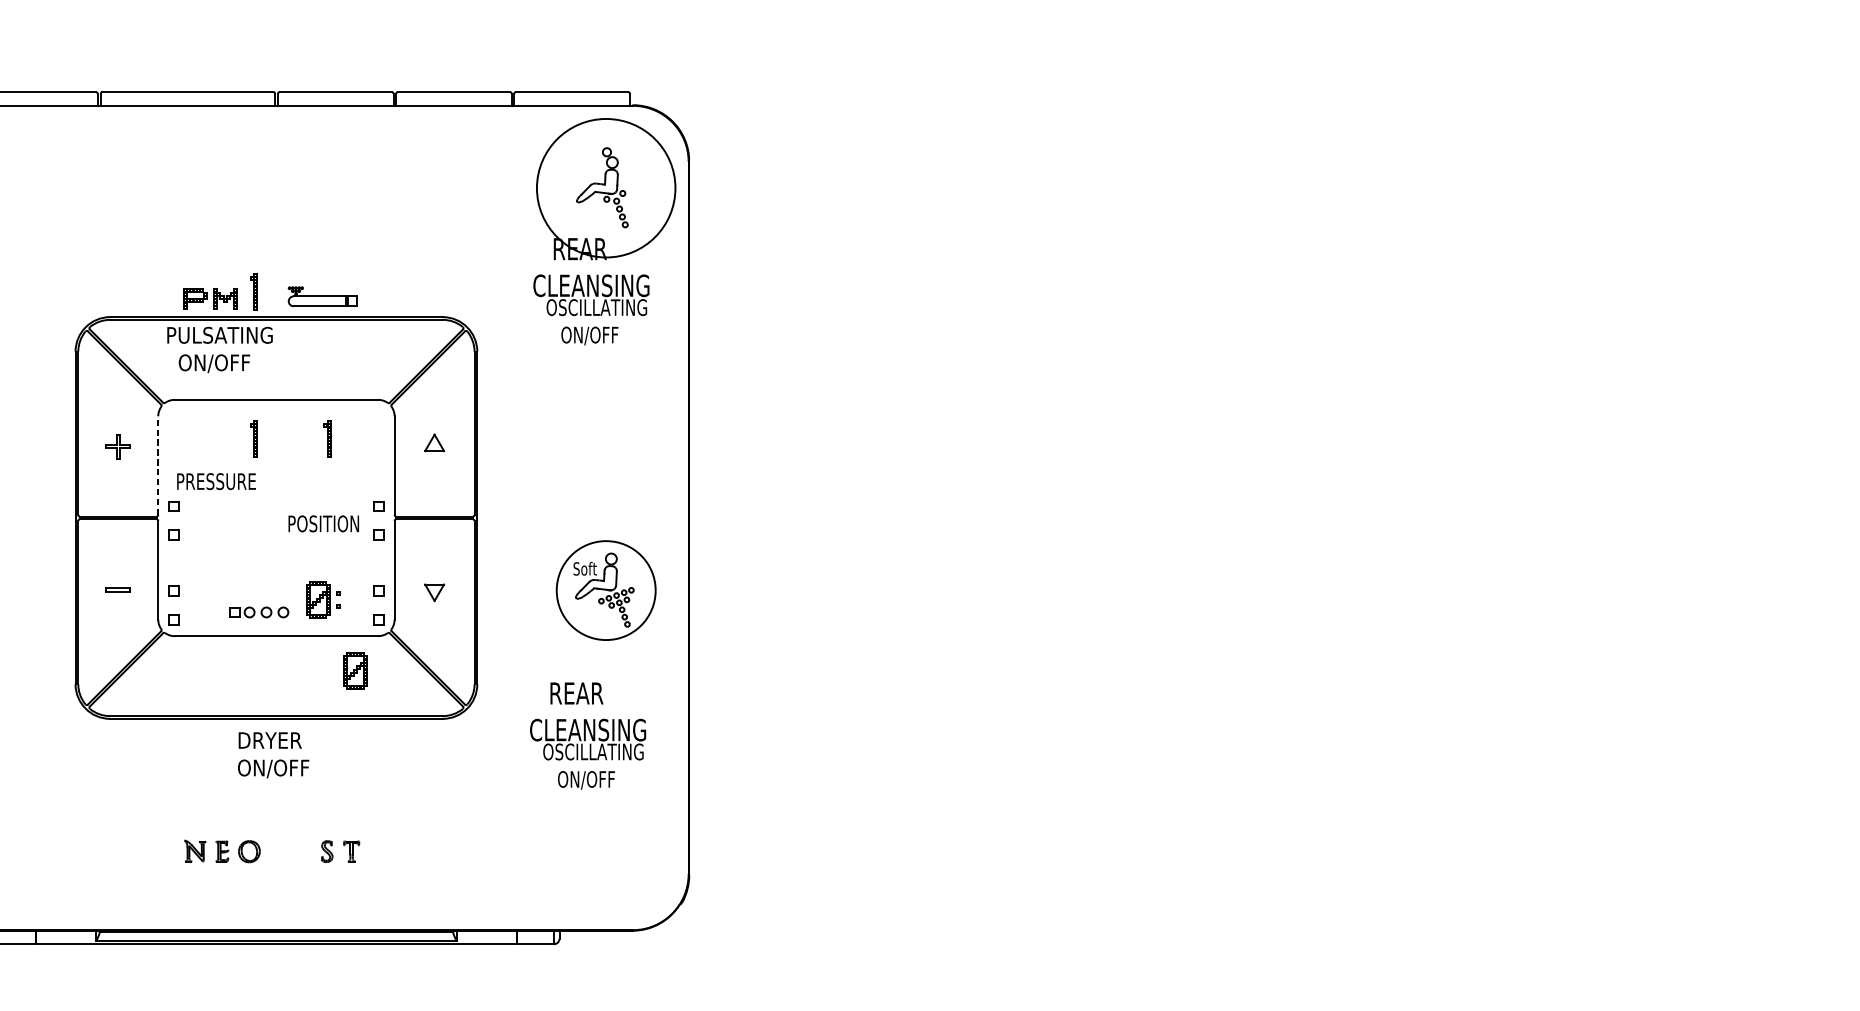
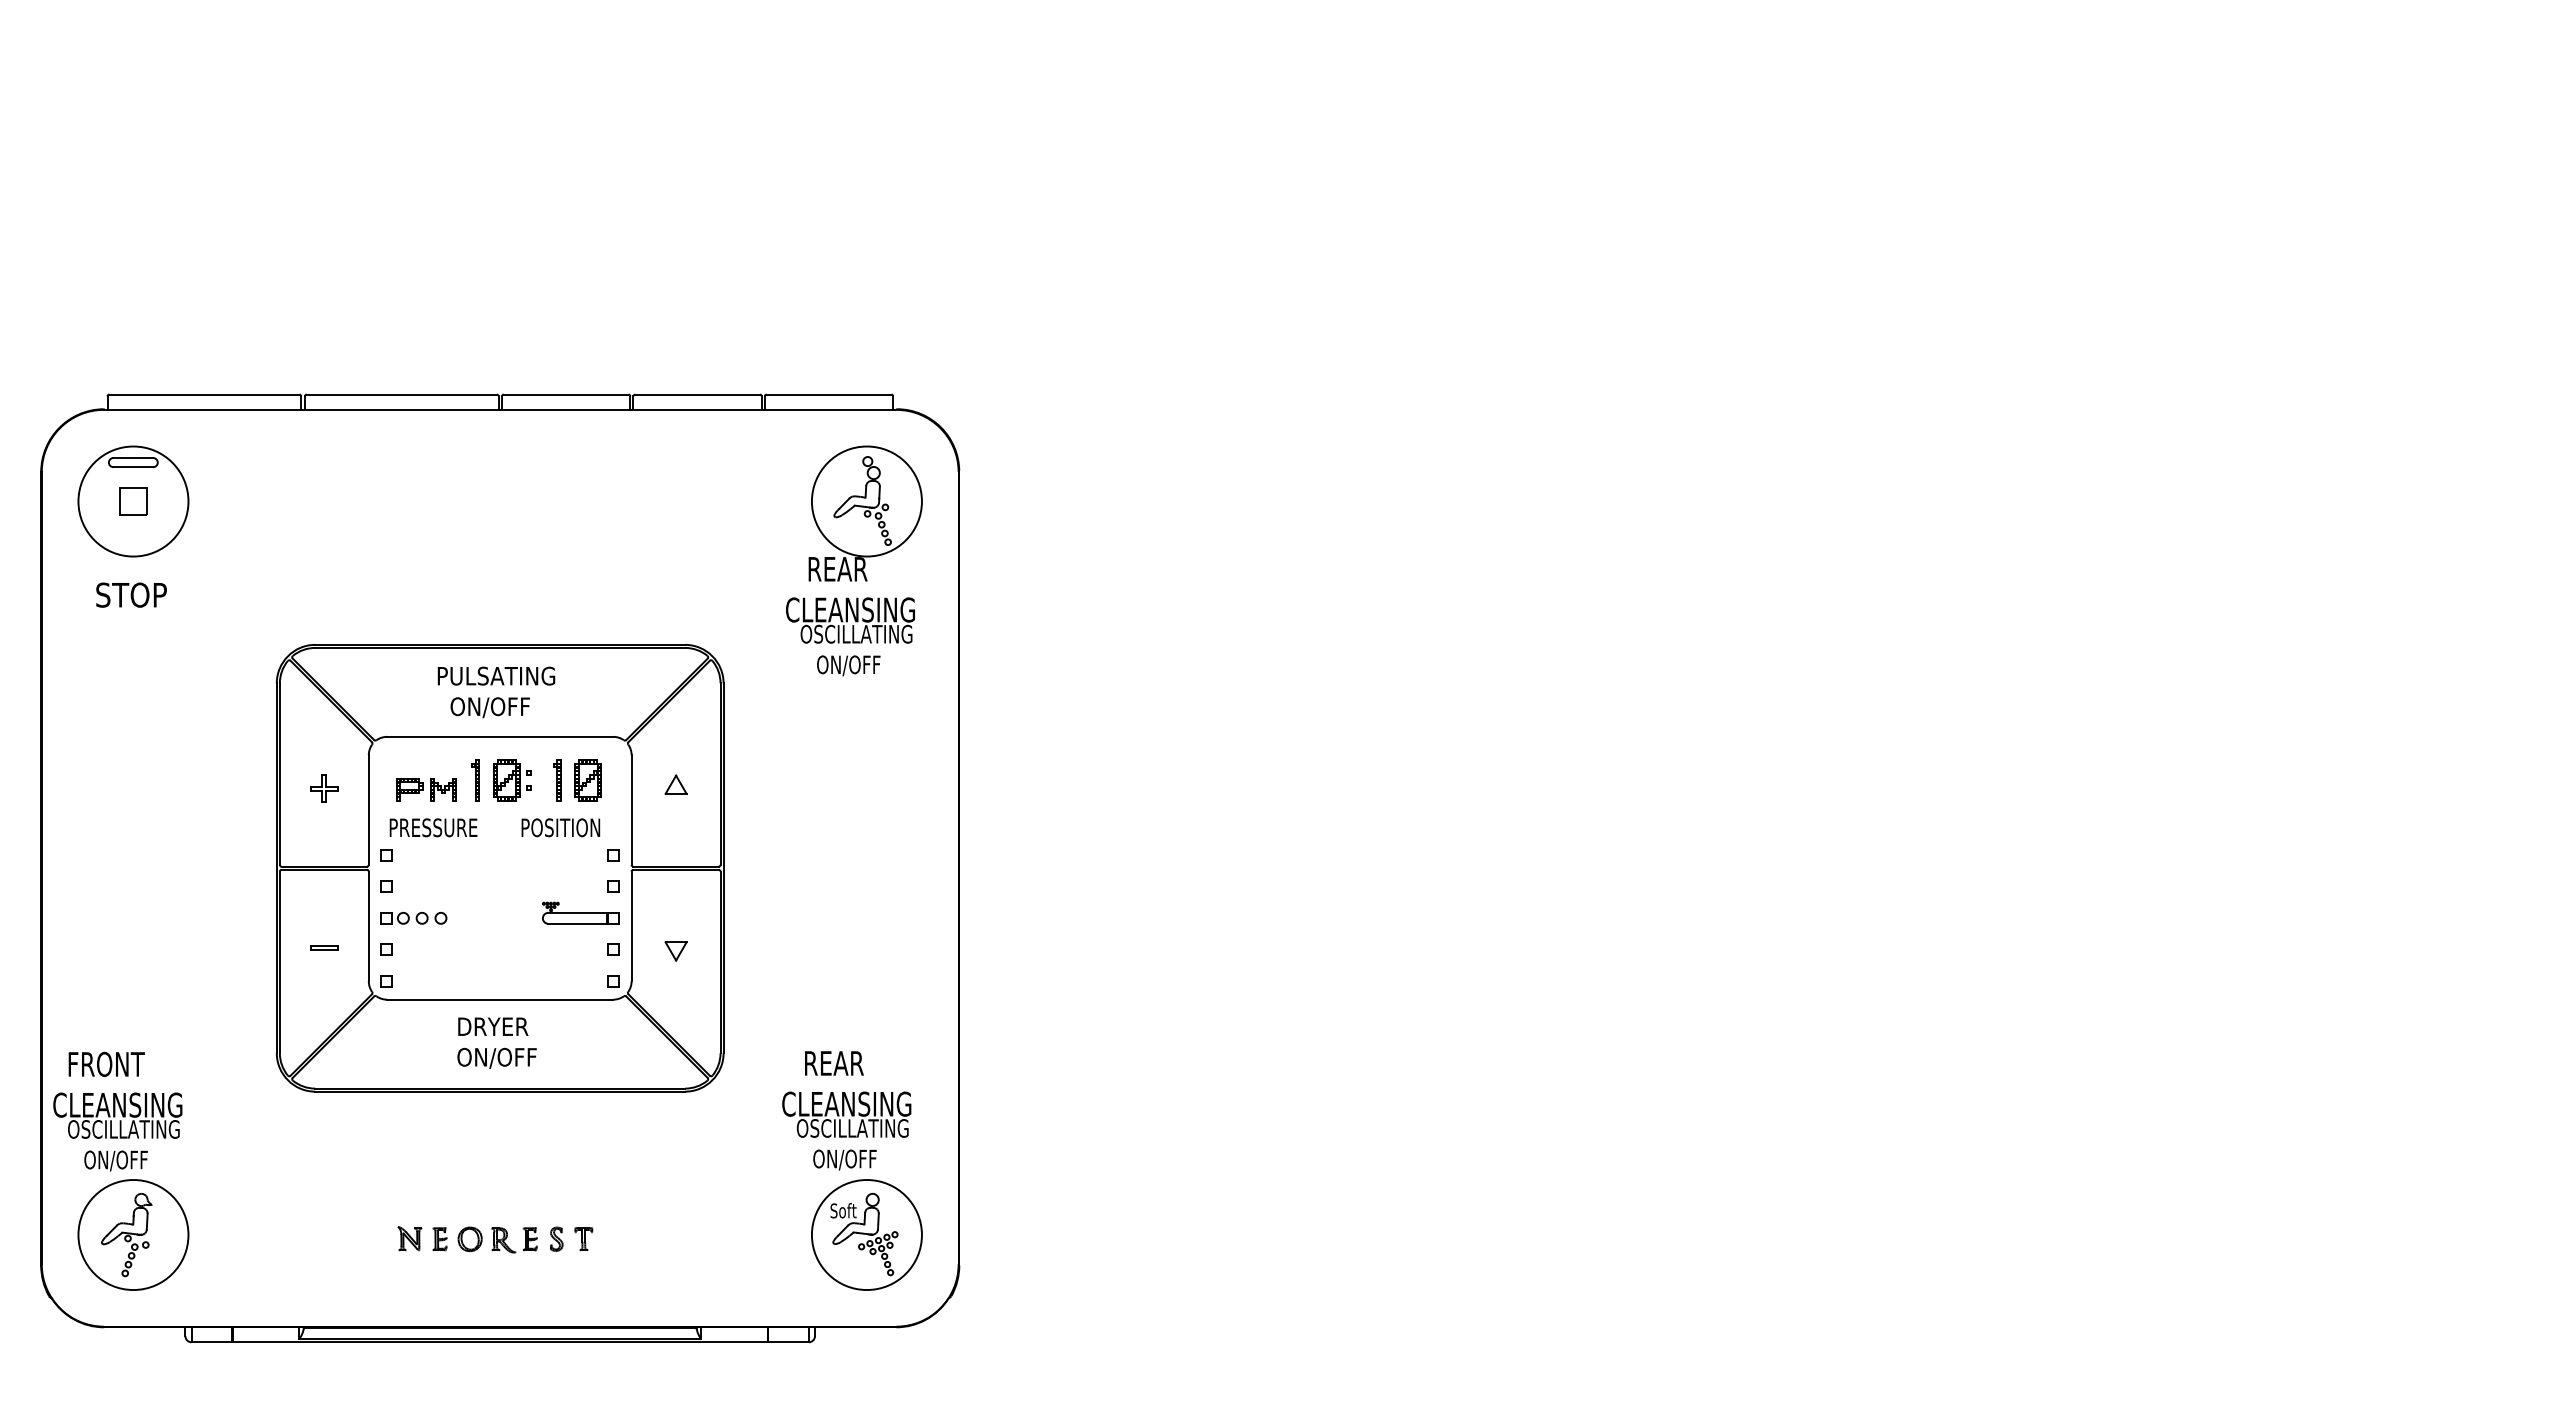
circle: (605, 188) -> (866, 501), size x0.71
part: (254, 291) -> (475, 616), removed
part: (322, 296) -> (580, 912), moved
part: (210, 298) -> (426, 789), moved
text: (220, 350) -> (496, 692), moved
line: (158, 466) -> (368, 810), dashed -> solid
text: (323, 523) -> (560, 827), moved
part: (605, 590) -> (866, 1234), moved
part: (323, 600) -> (512, 780), moved
part: (258, 612) -> (413, 918), moved
part: (354, 671) -> (587, 780), moved
text: (273, 754) -> (496, 1042), moved
part: (282, 850) -> (507, 1237), added

